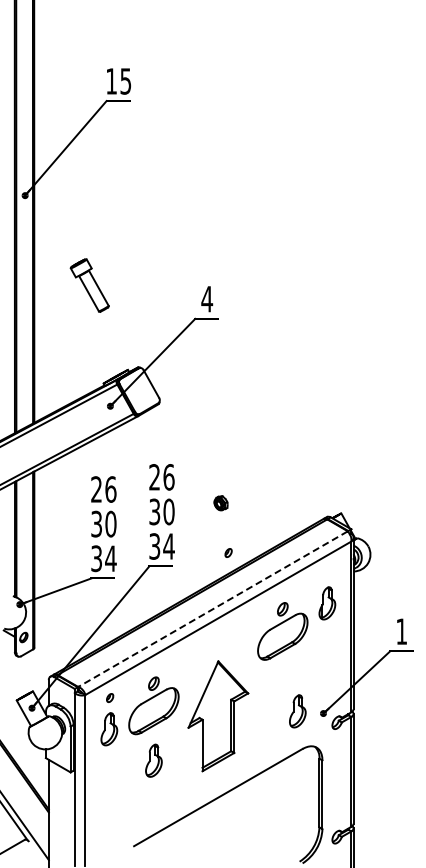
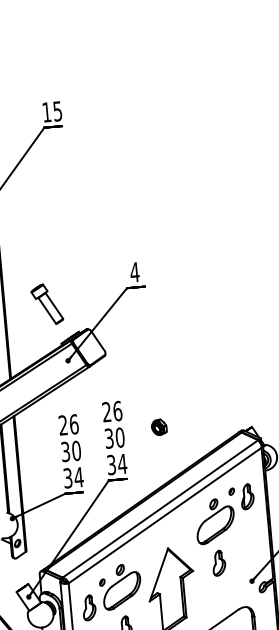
part: (89, 285) -> (46, 304), moved
part: (220, 503) -> (158, 427), size x1.43
part: (228, 552) -> (231, 491), moved
line: (212, 609) -> (160, 509), dashed -> solid
part: (110, 697) -> (102, 582), moved
part: (297, 711) -> (218, 563), moved

